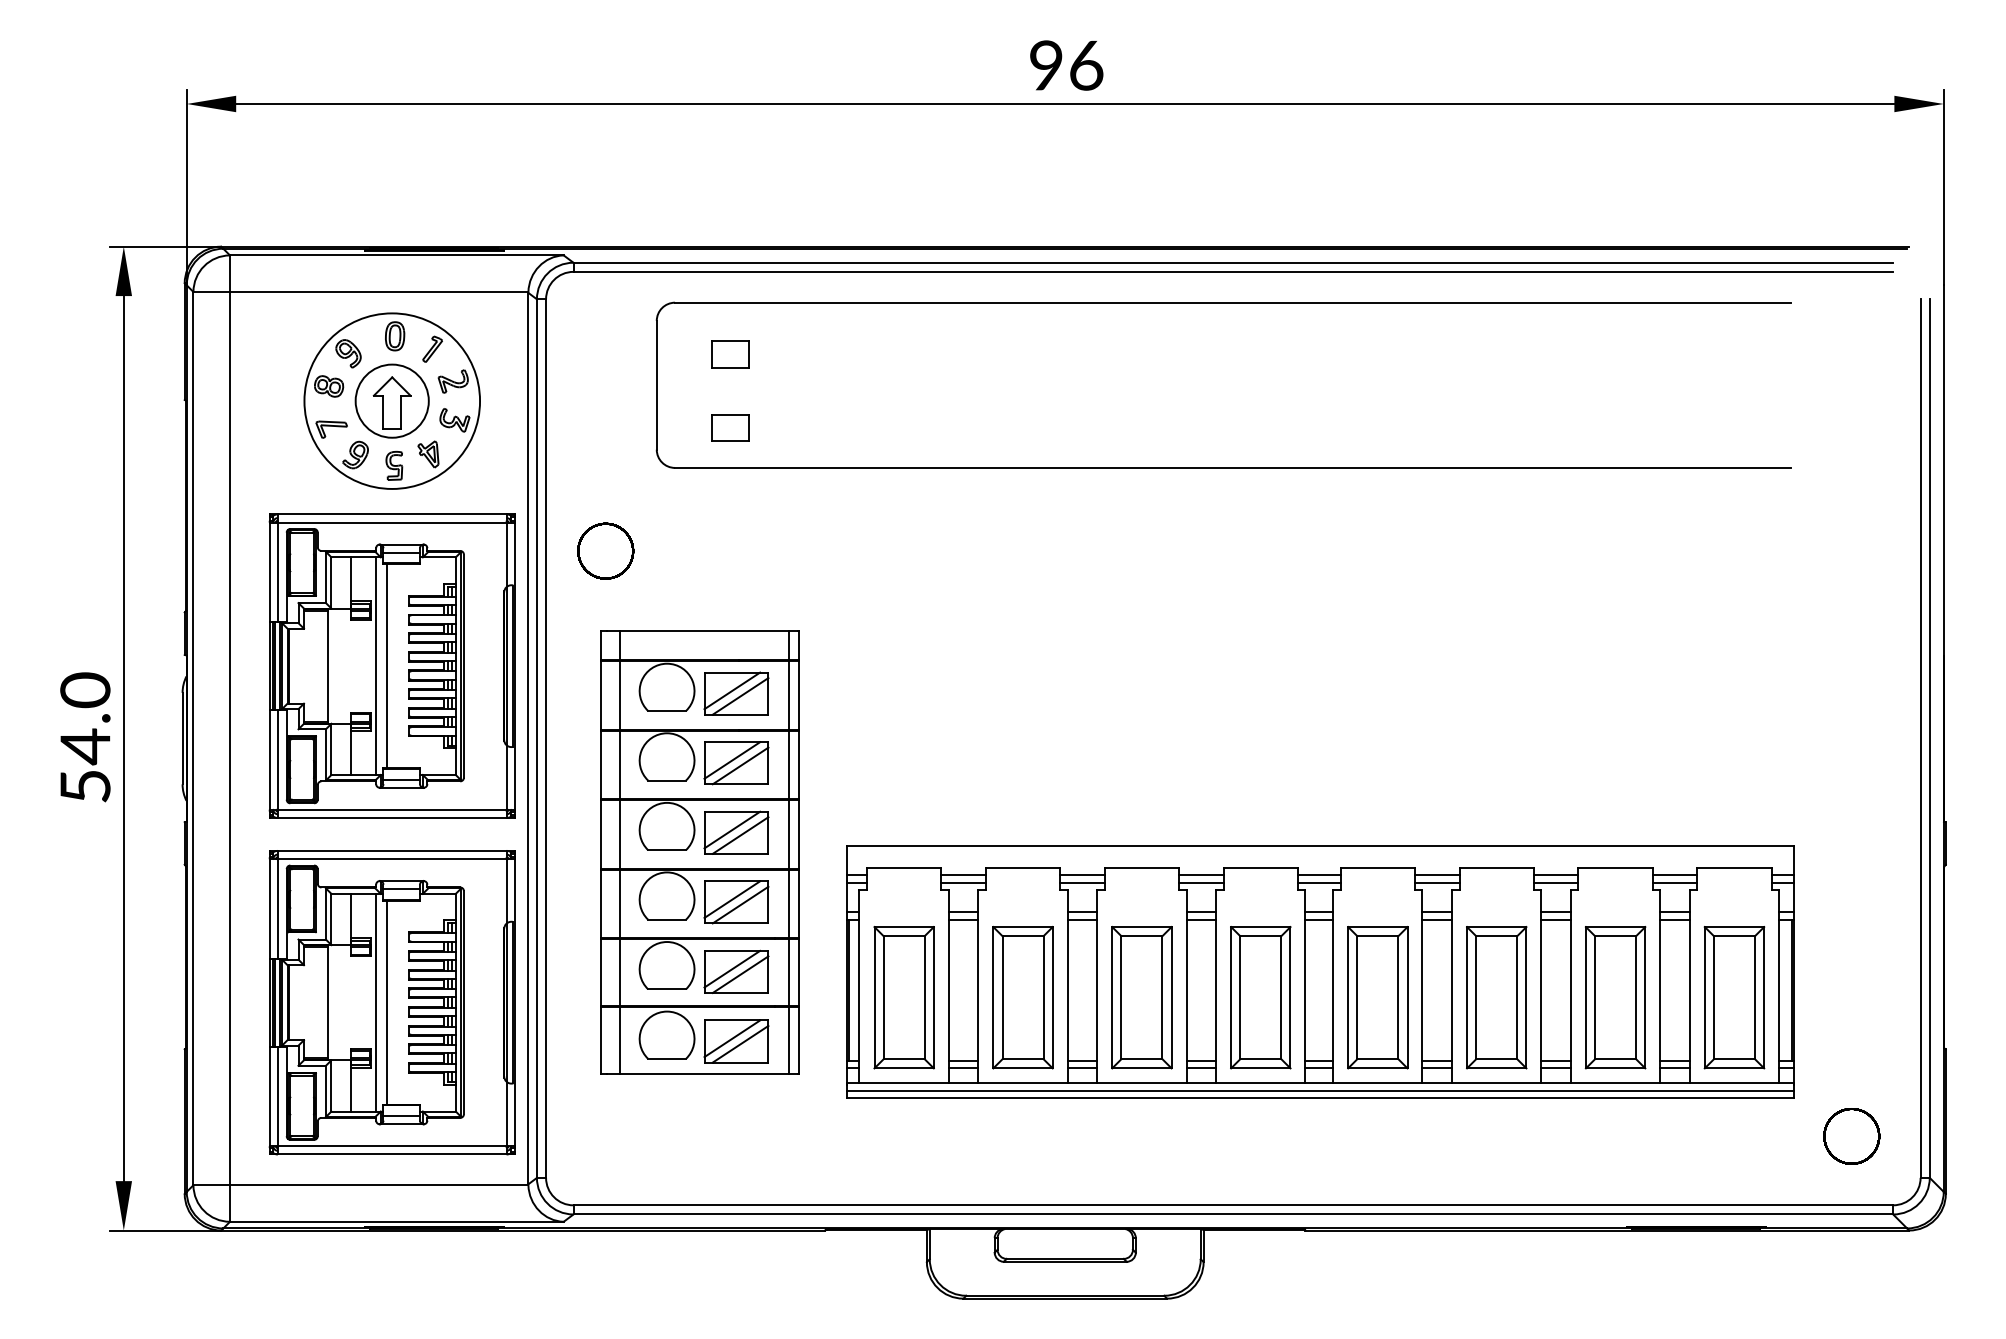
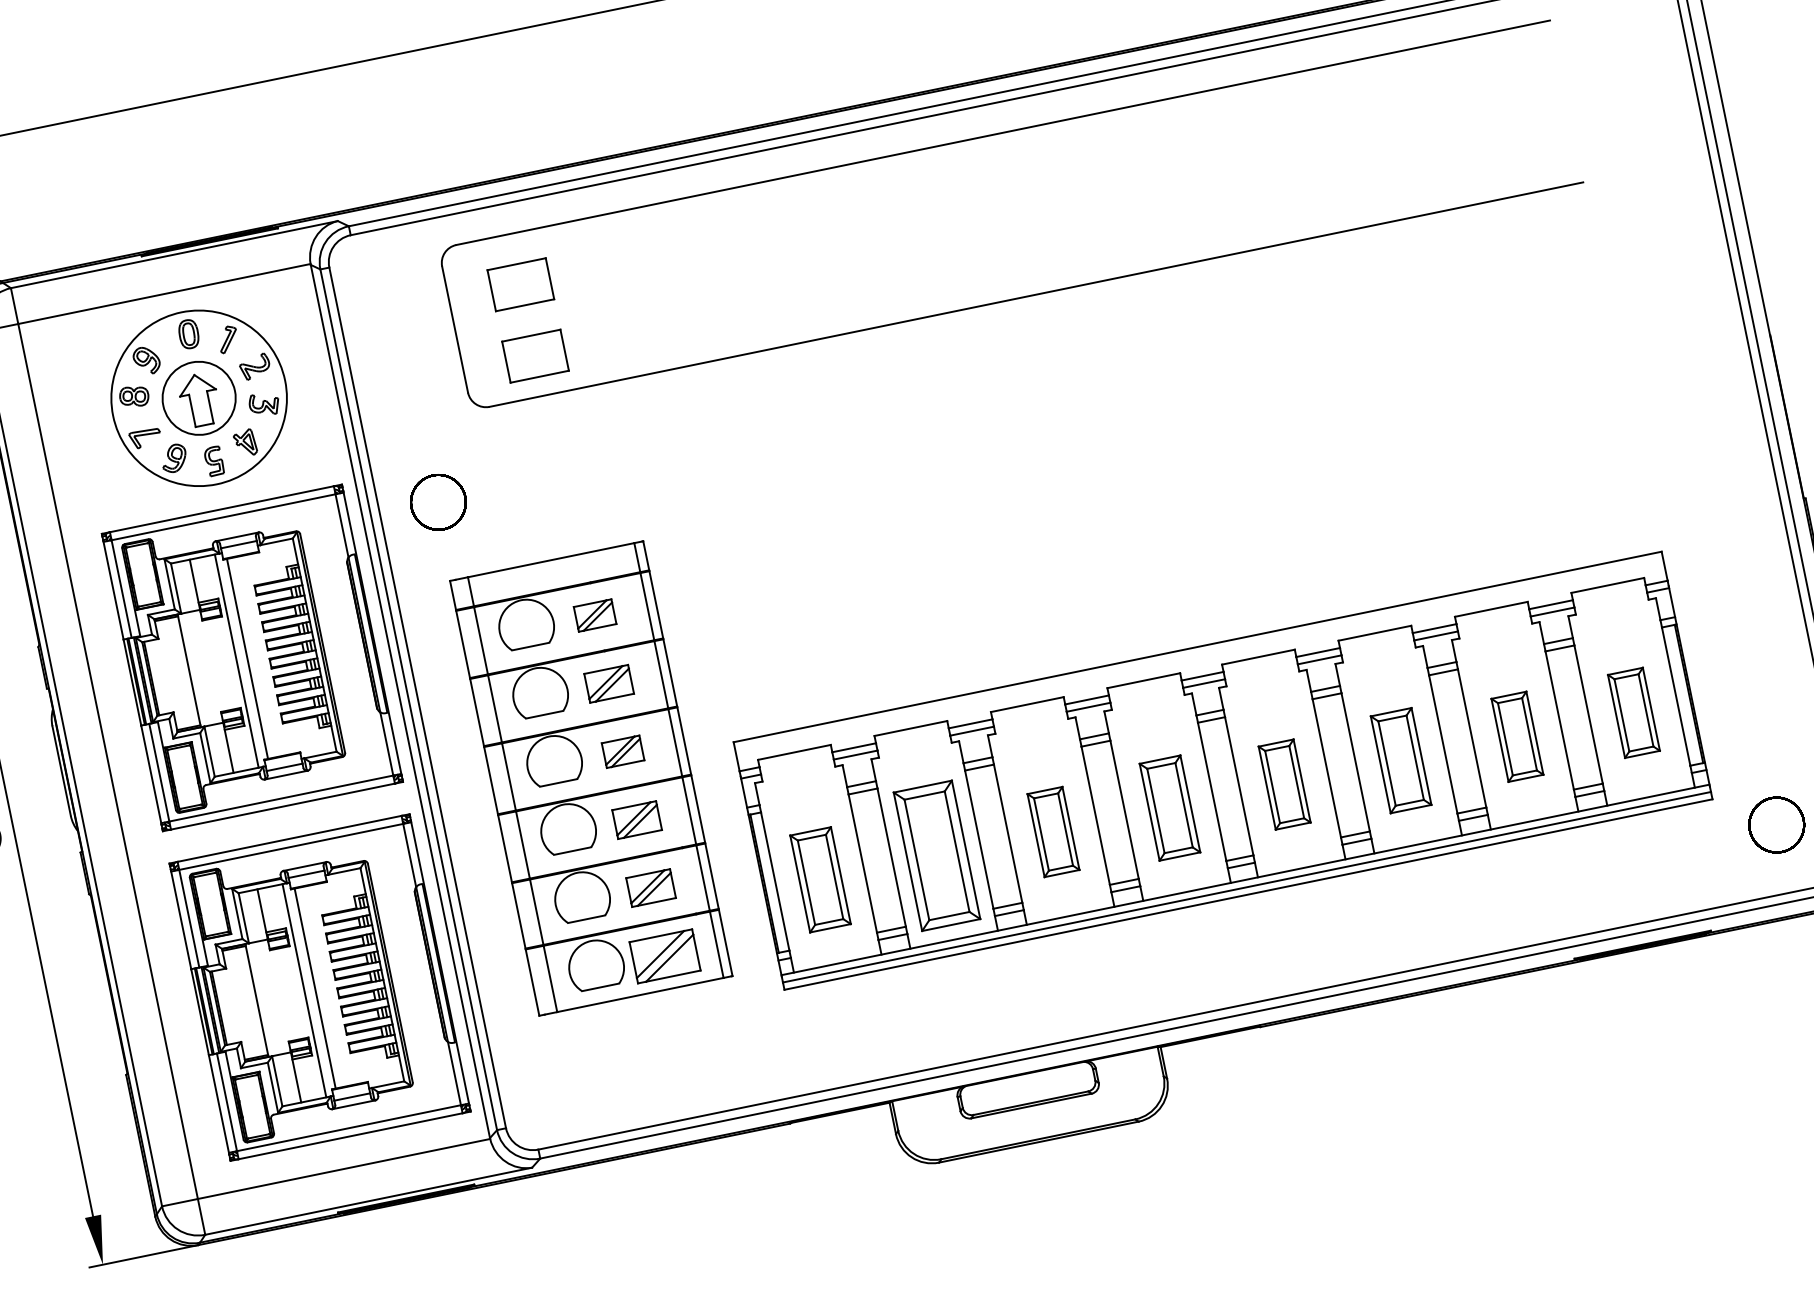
part: (730, 354) -> (521, 284), size x1.6
part: (730, 427) -> (535, 356), size x1.6
part: (736, 693) -> (595, 615), size x0.6
part: (736, 763) -> (609, 684), size x0.7
part: (736, 832) -> (623, 751), size x0.6
part: (736, 902) -> (637, 820), size x0.7
part: (736, 971) -> (651, 887), size x0.7
part: (903, 997) -> (819, 879), size x0.7
part: (1141, 997) -> (1053, 831), size x0.6
part: (1260, 997) -> (1169, 807), size x0.7
part: (1377, 997) -> (1284, 784), size x0.6
part: (1496, 997) -> (1400, 760), size x0.7
part: (1615, 997) -> (1517, 736), size x0.6
part: (1734, 997) -> (1633, 712), size x0.6

